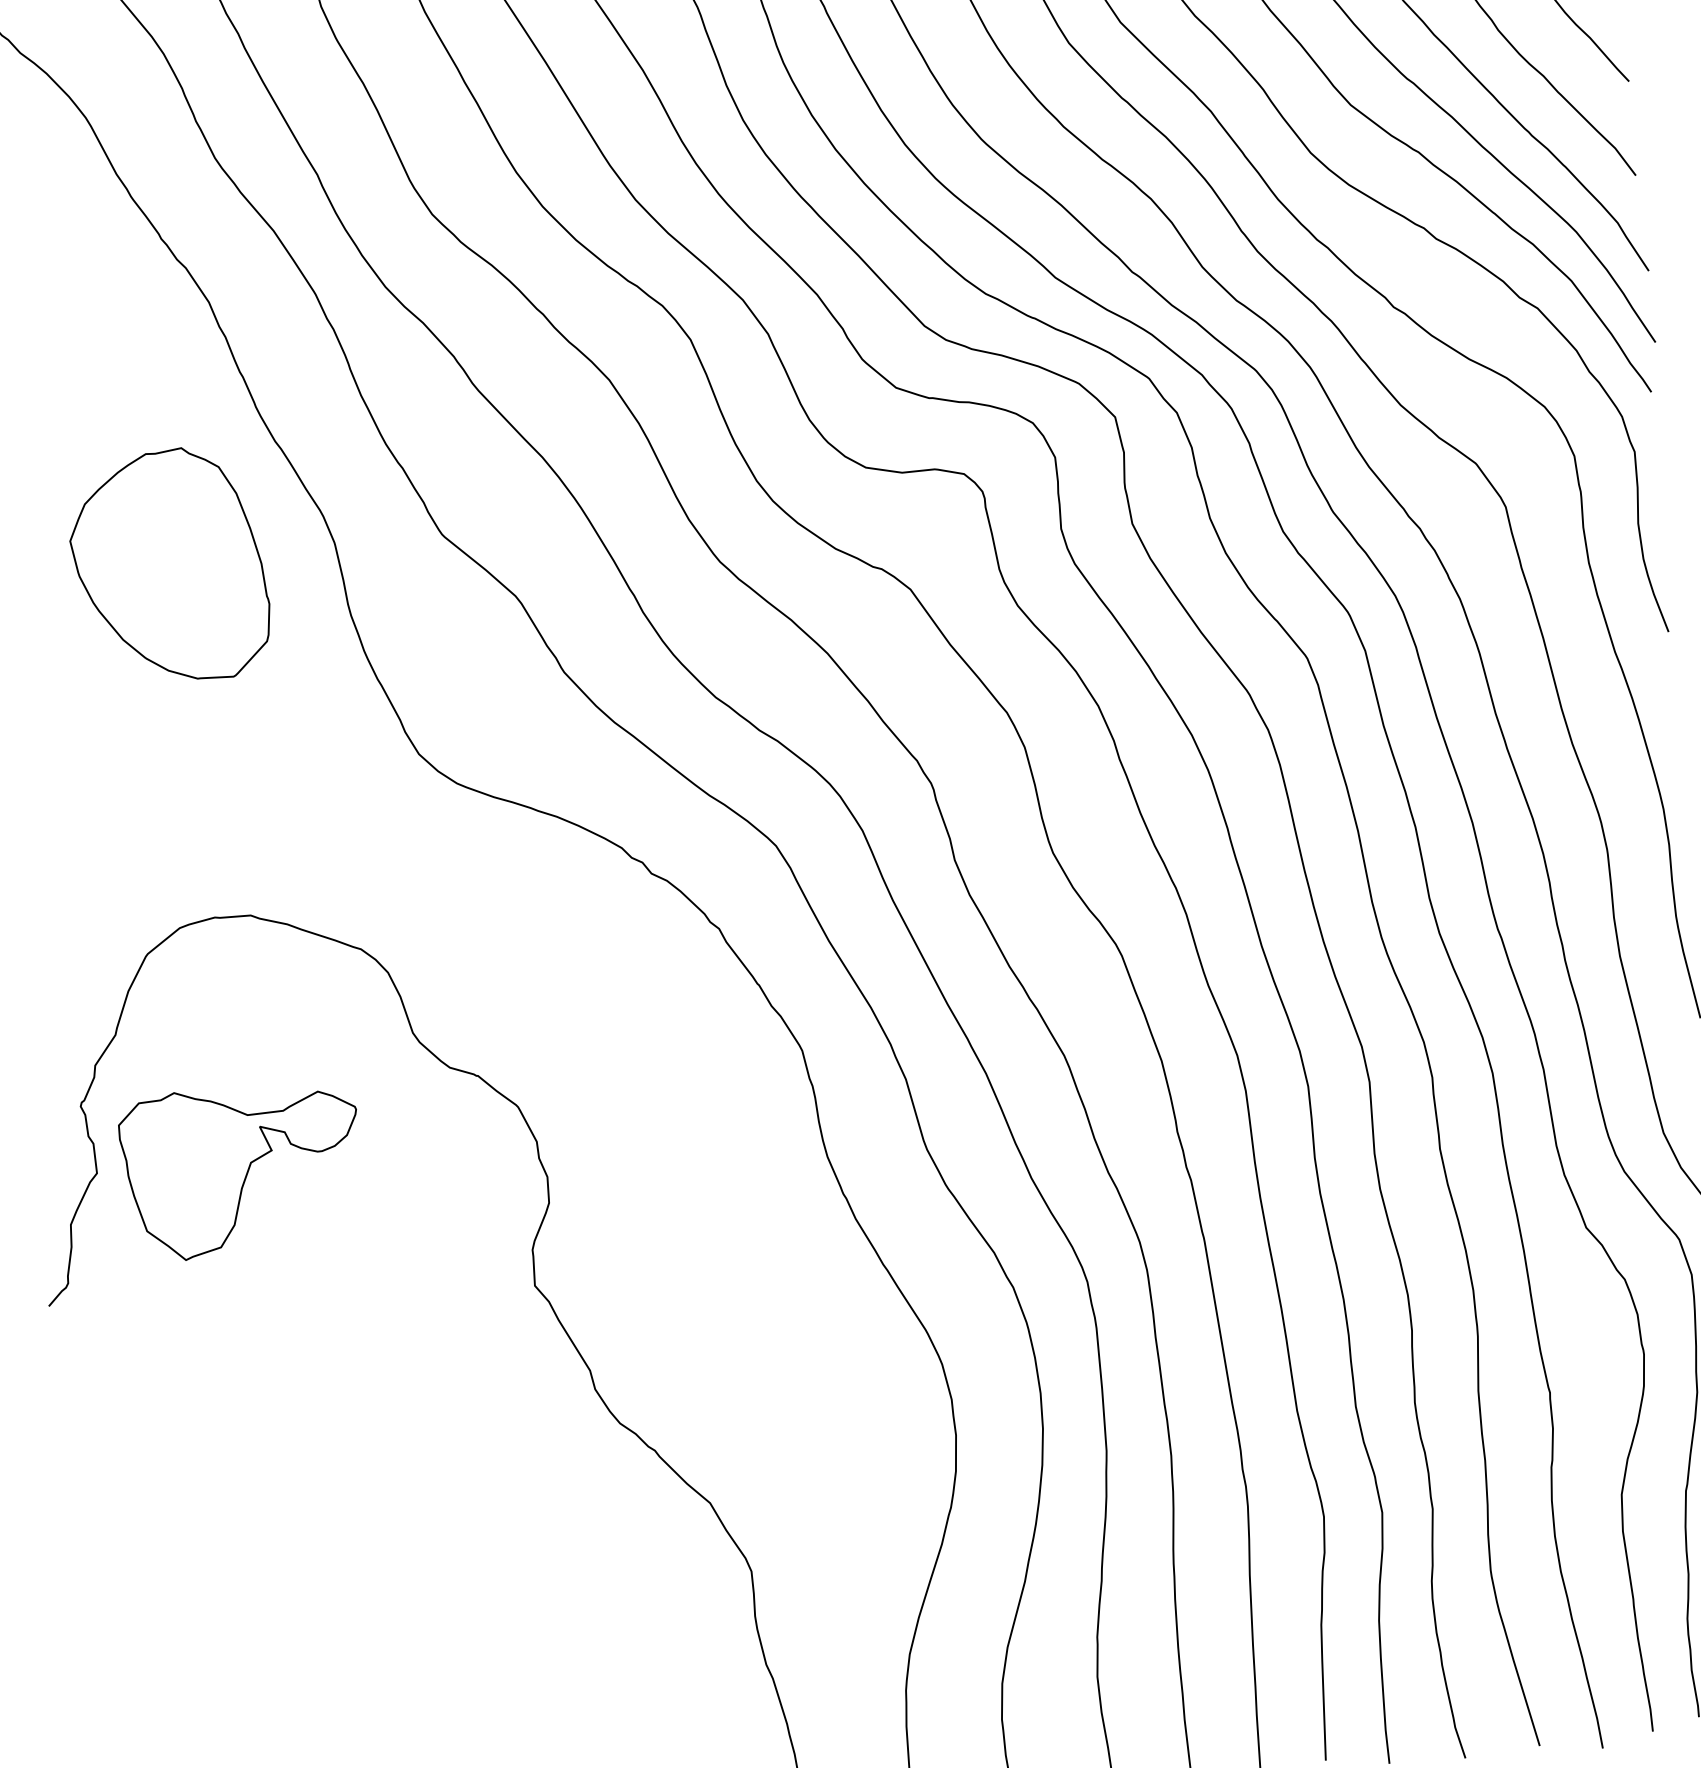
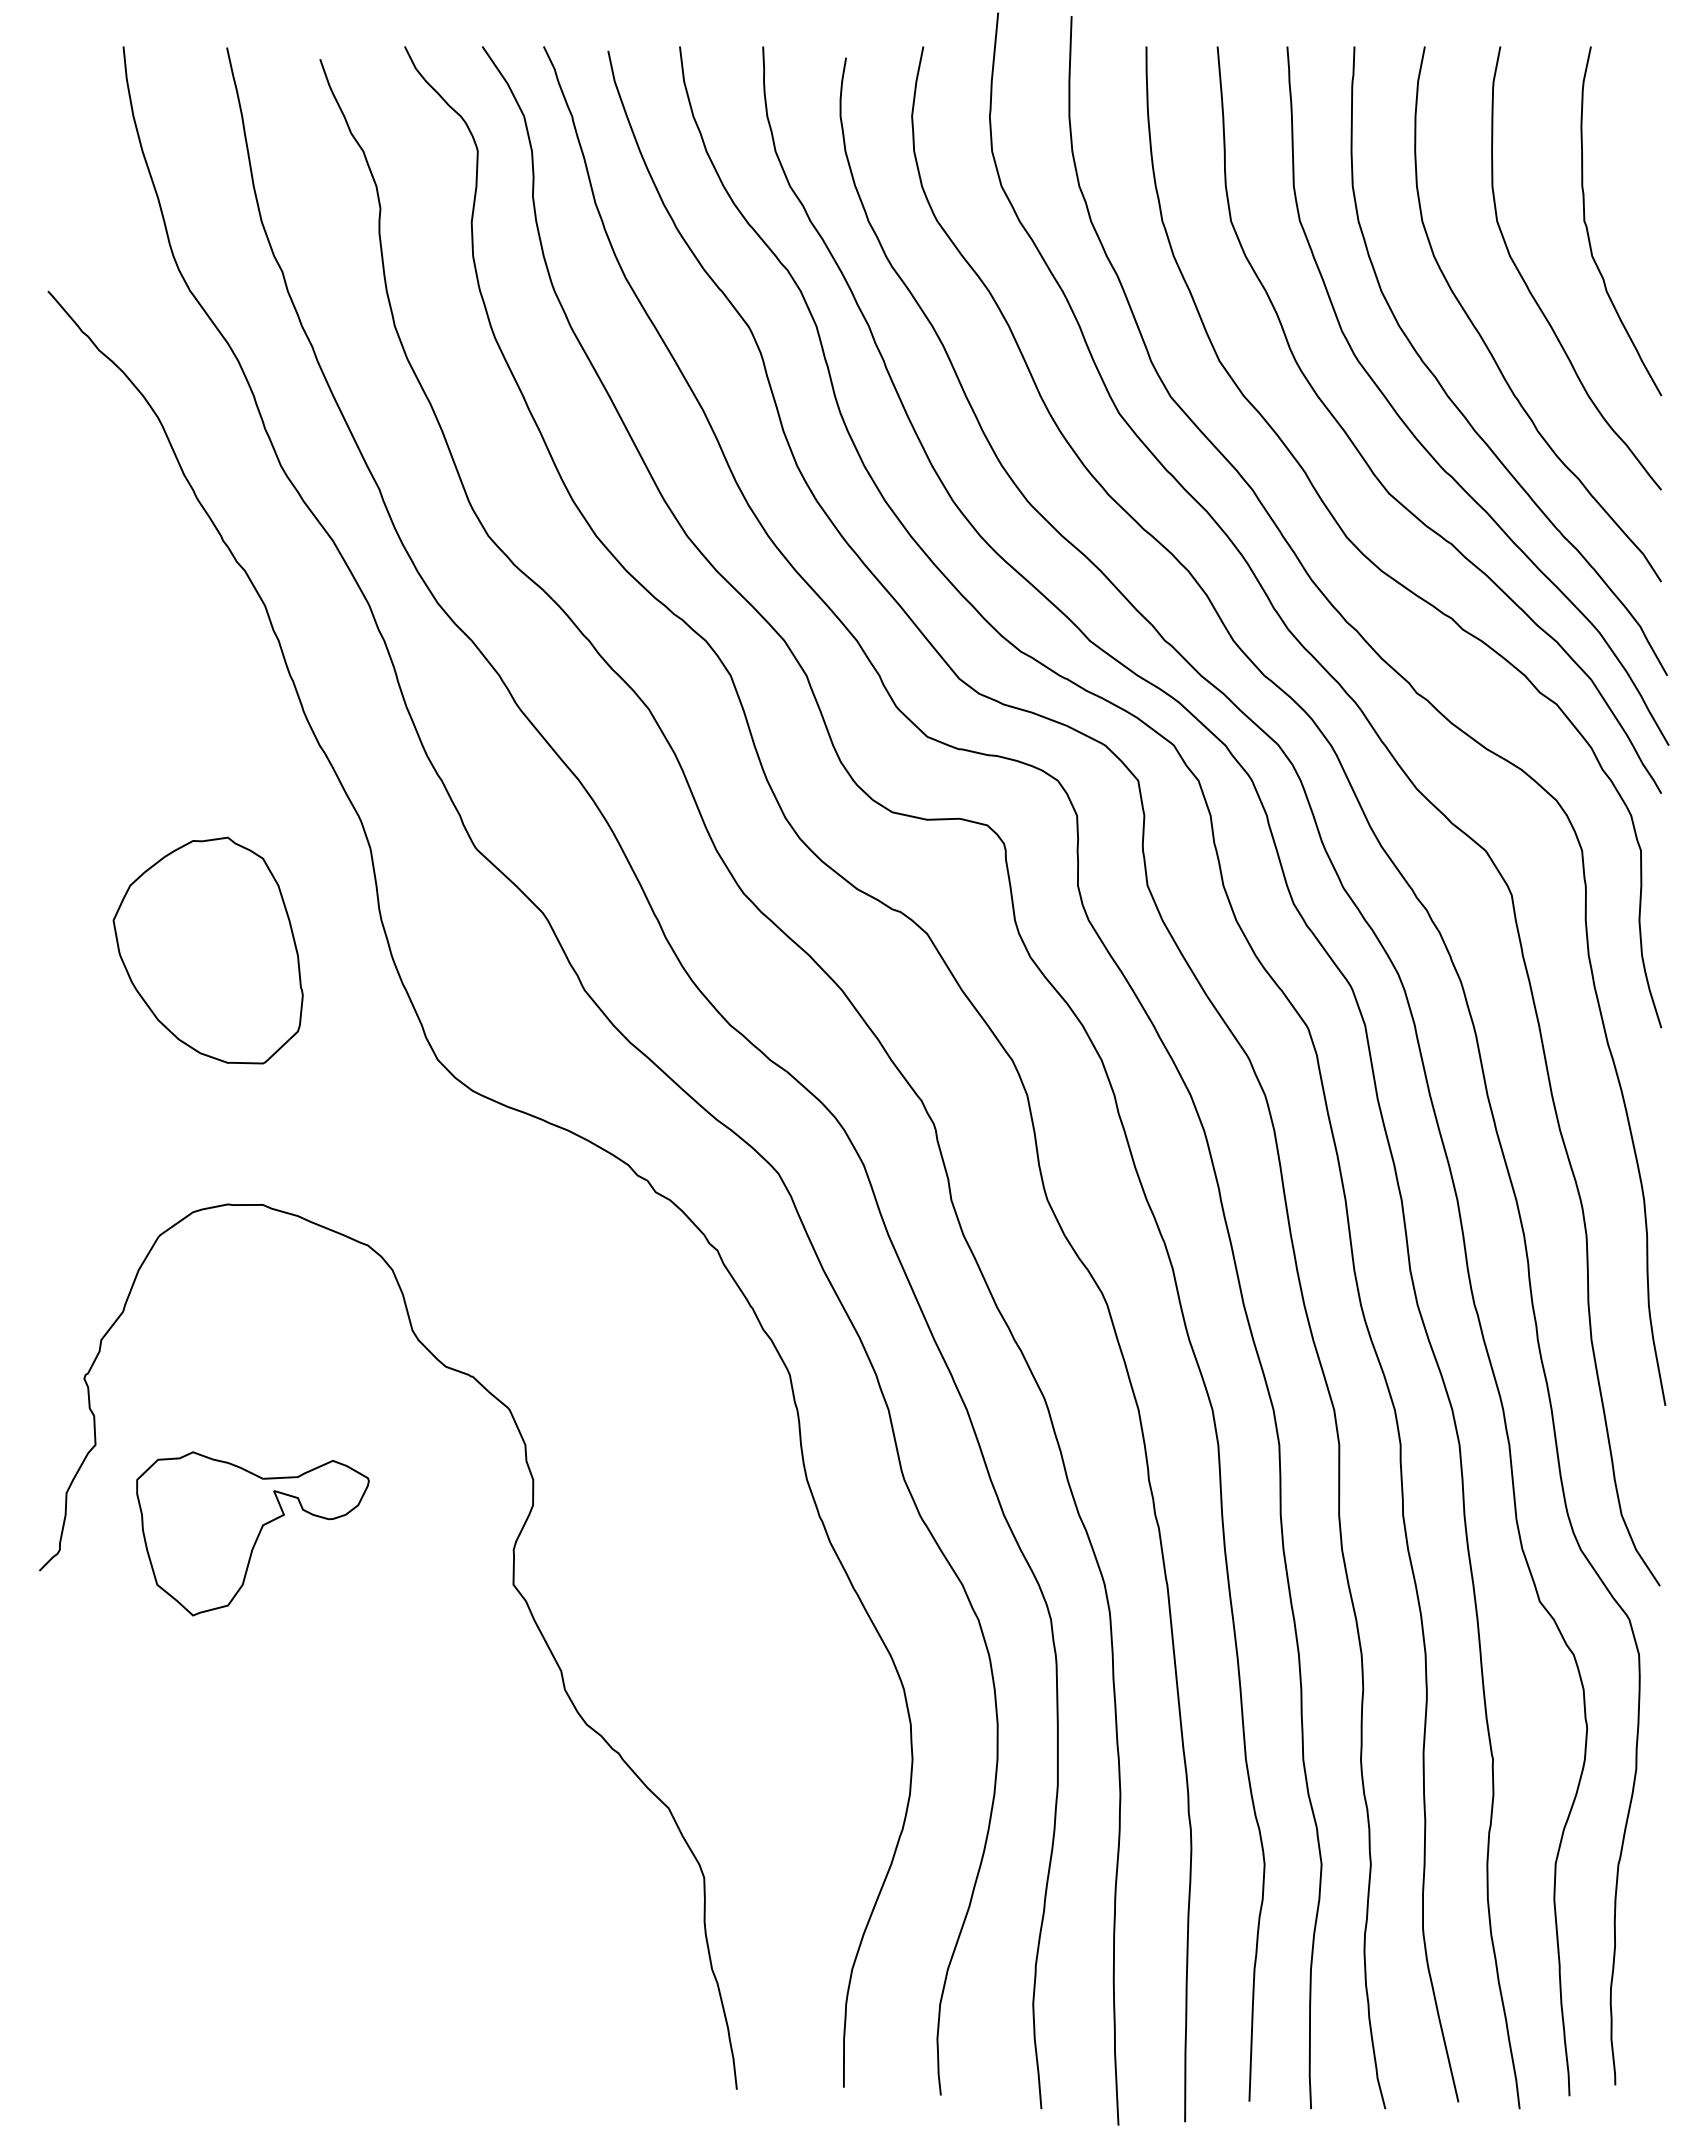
part: (168, 565) -> (207, 950), moved
part: (240, 1171) -> (252, 1533), moved

